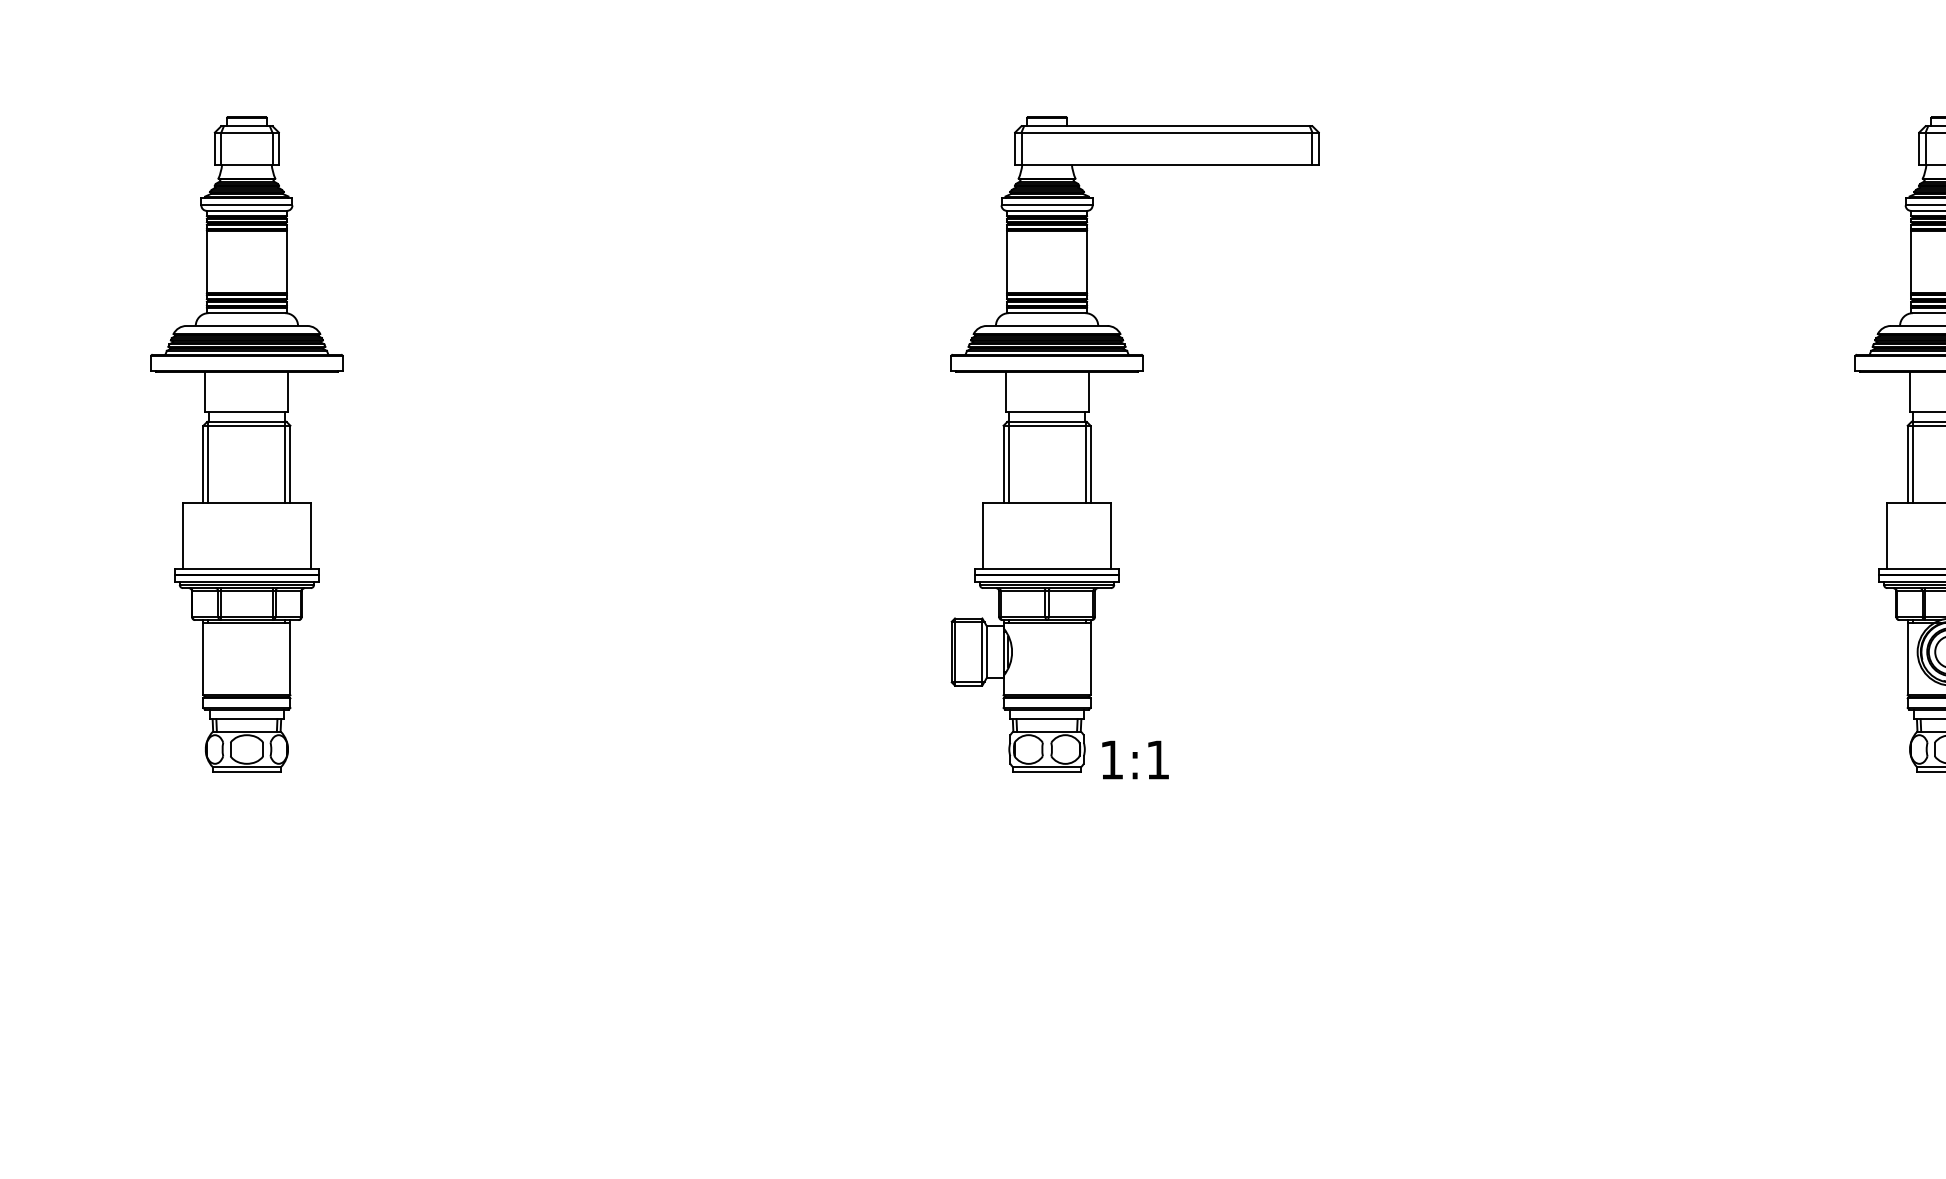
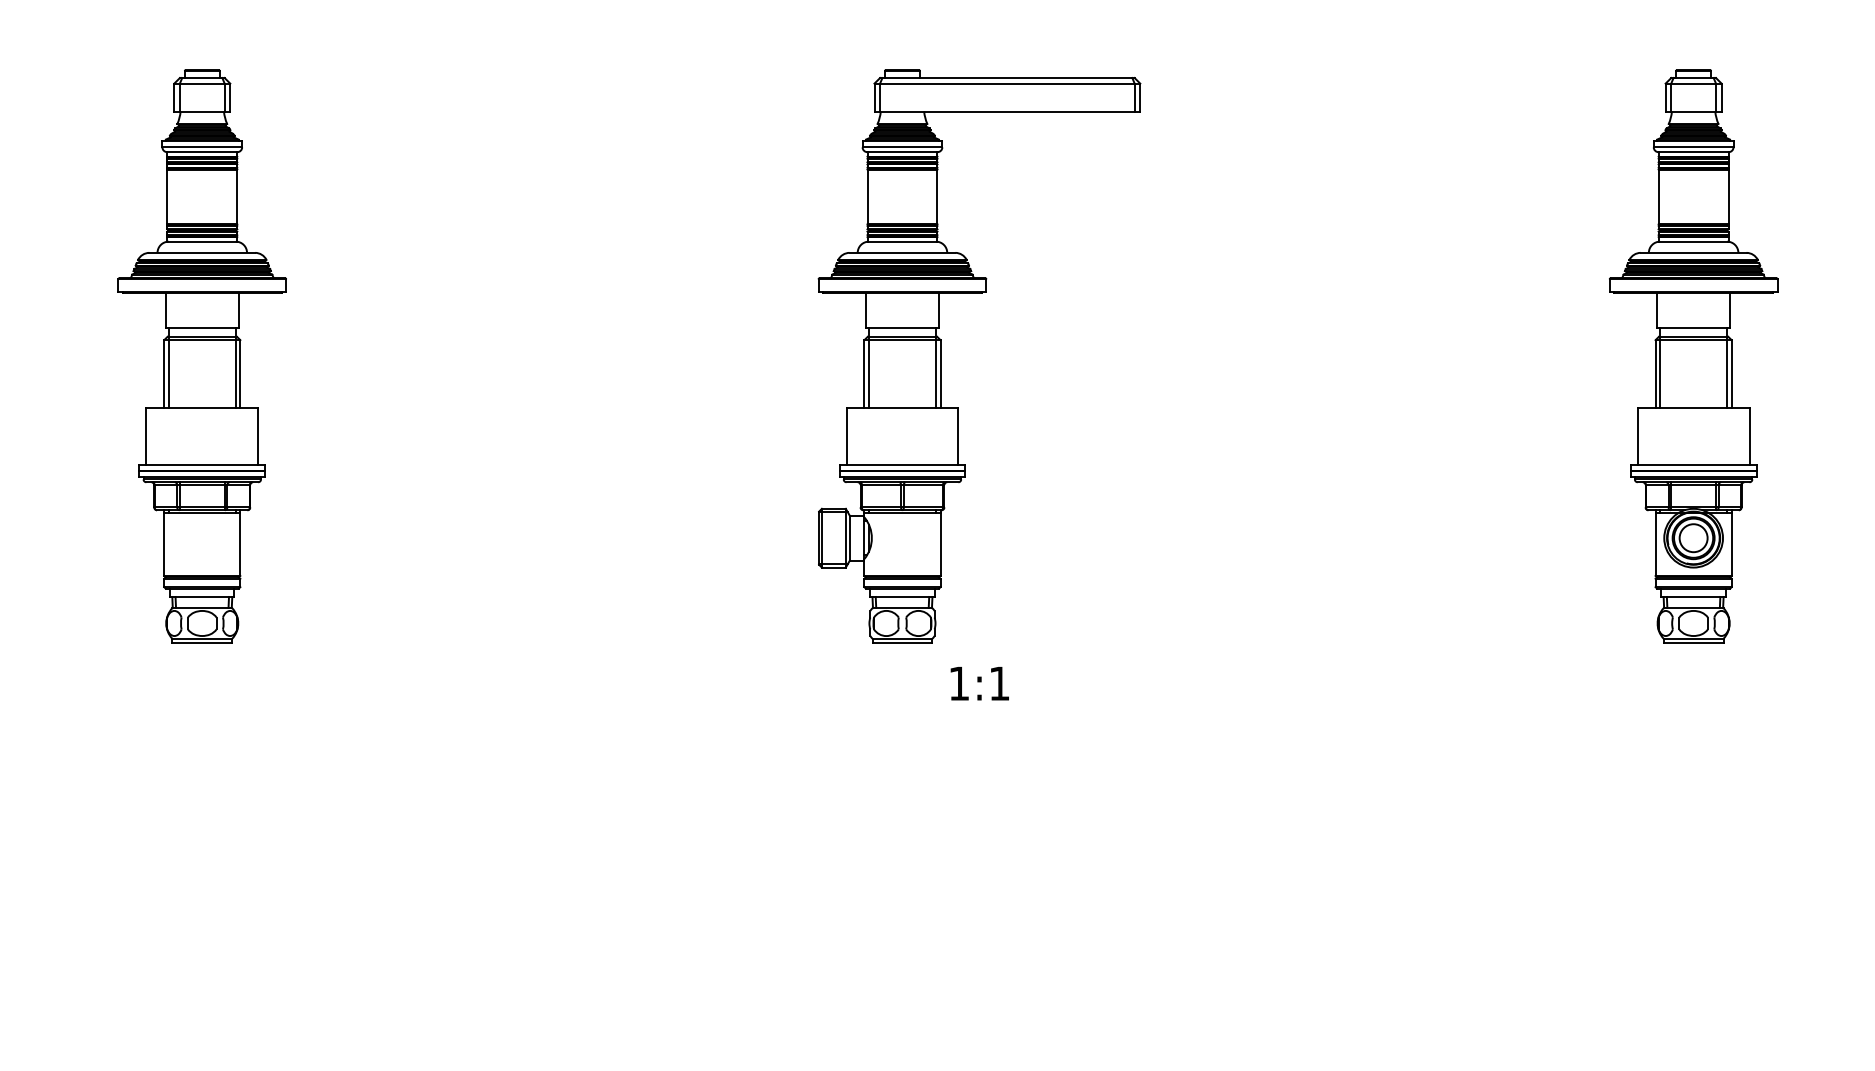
text: (1135, 759) -> (979, 683), moved

